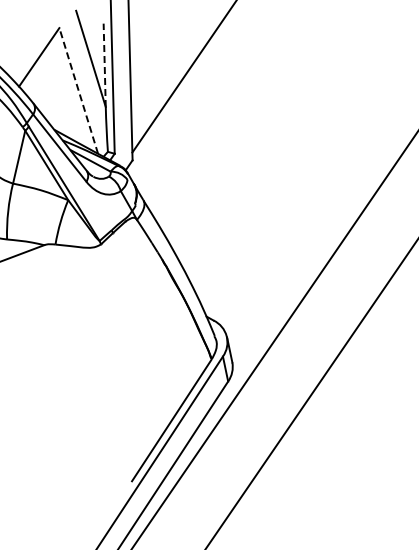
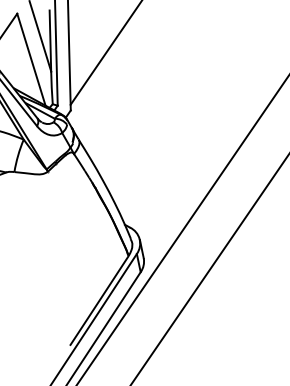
line: (104, 65) -> (50, 41), dashed -> solid
line: (78, 90) -> (31, 59), dashed -> solid

